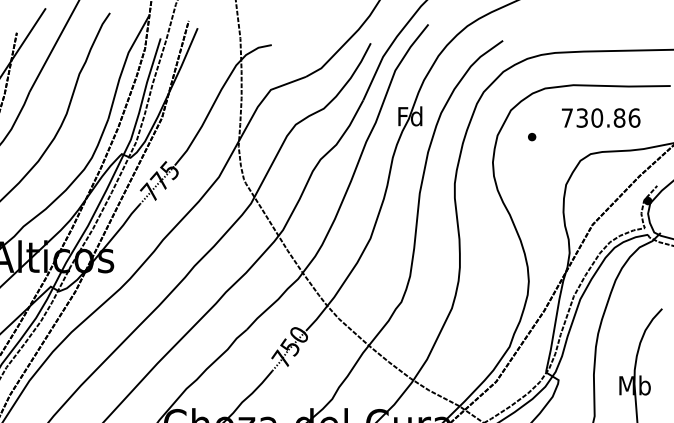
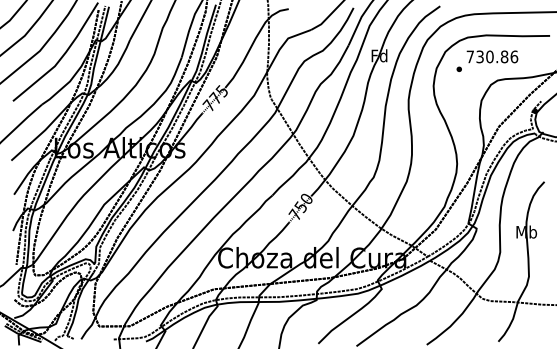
text: (601, 117) -> (492, 56), moved

